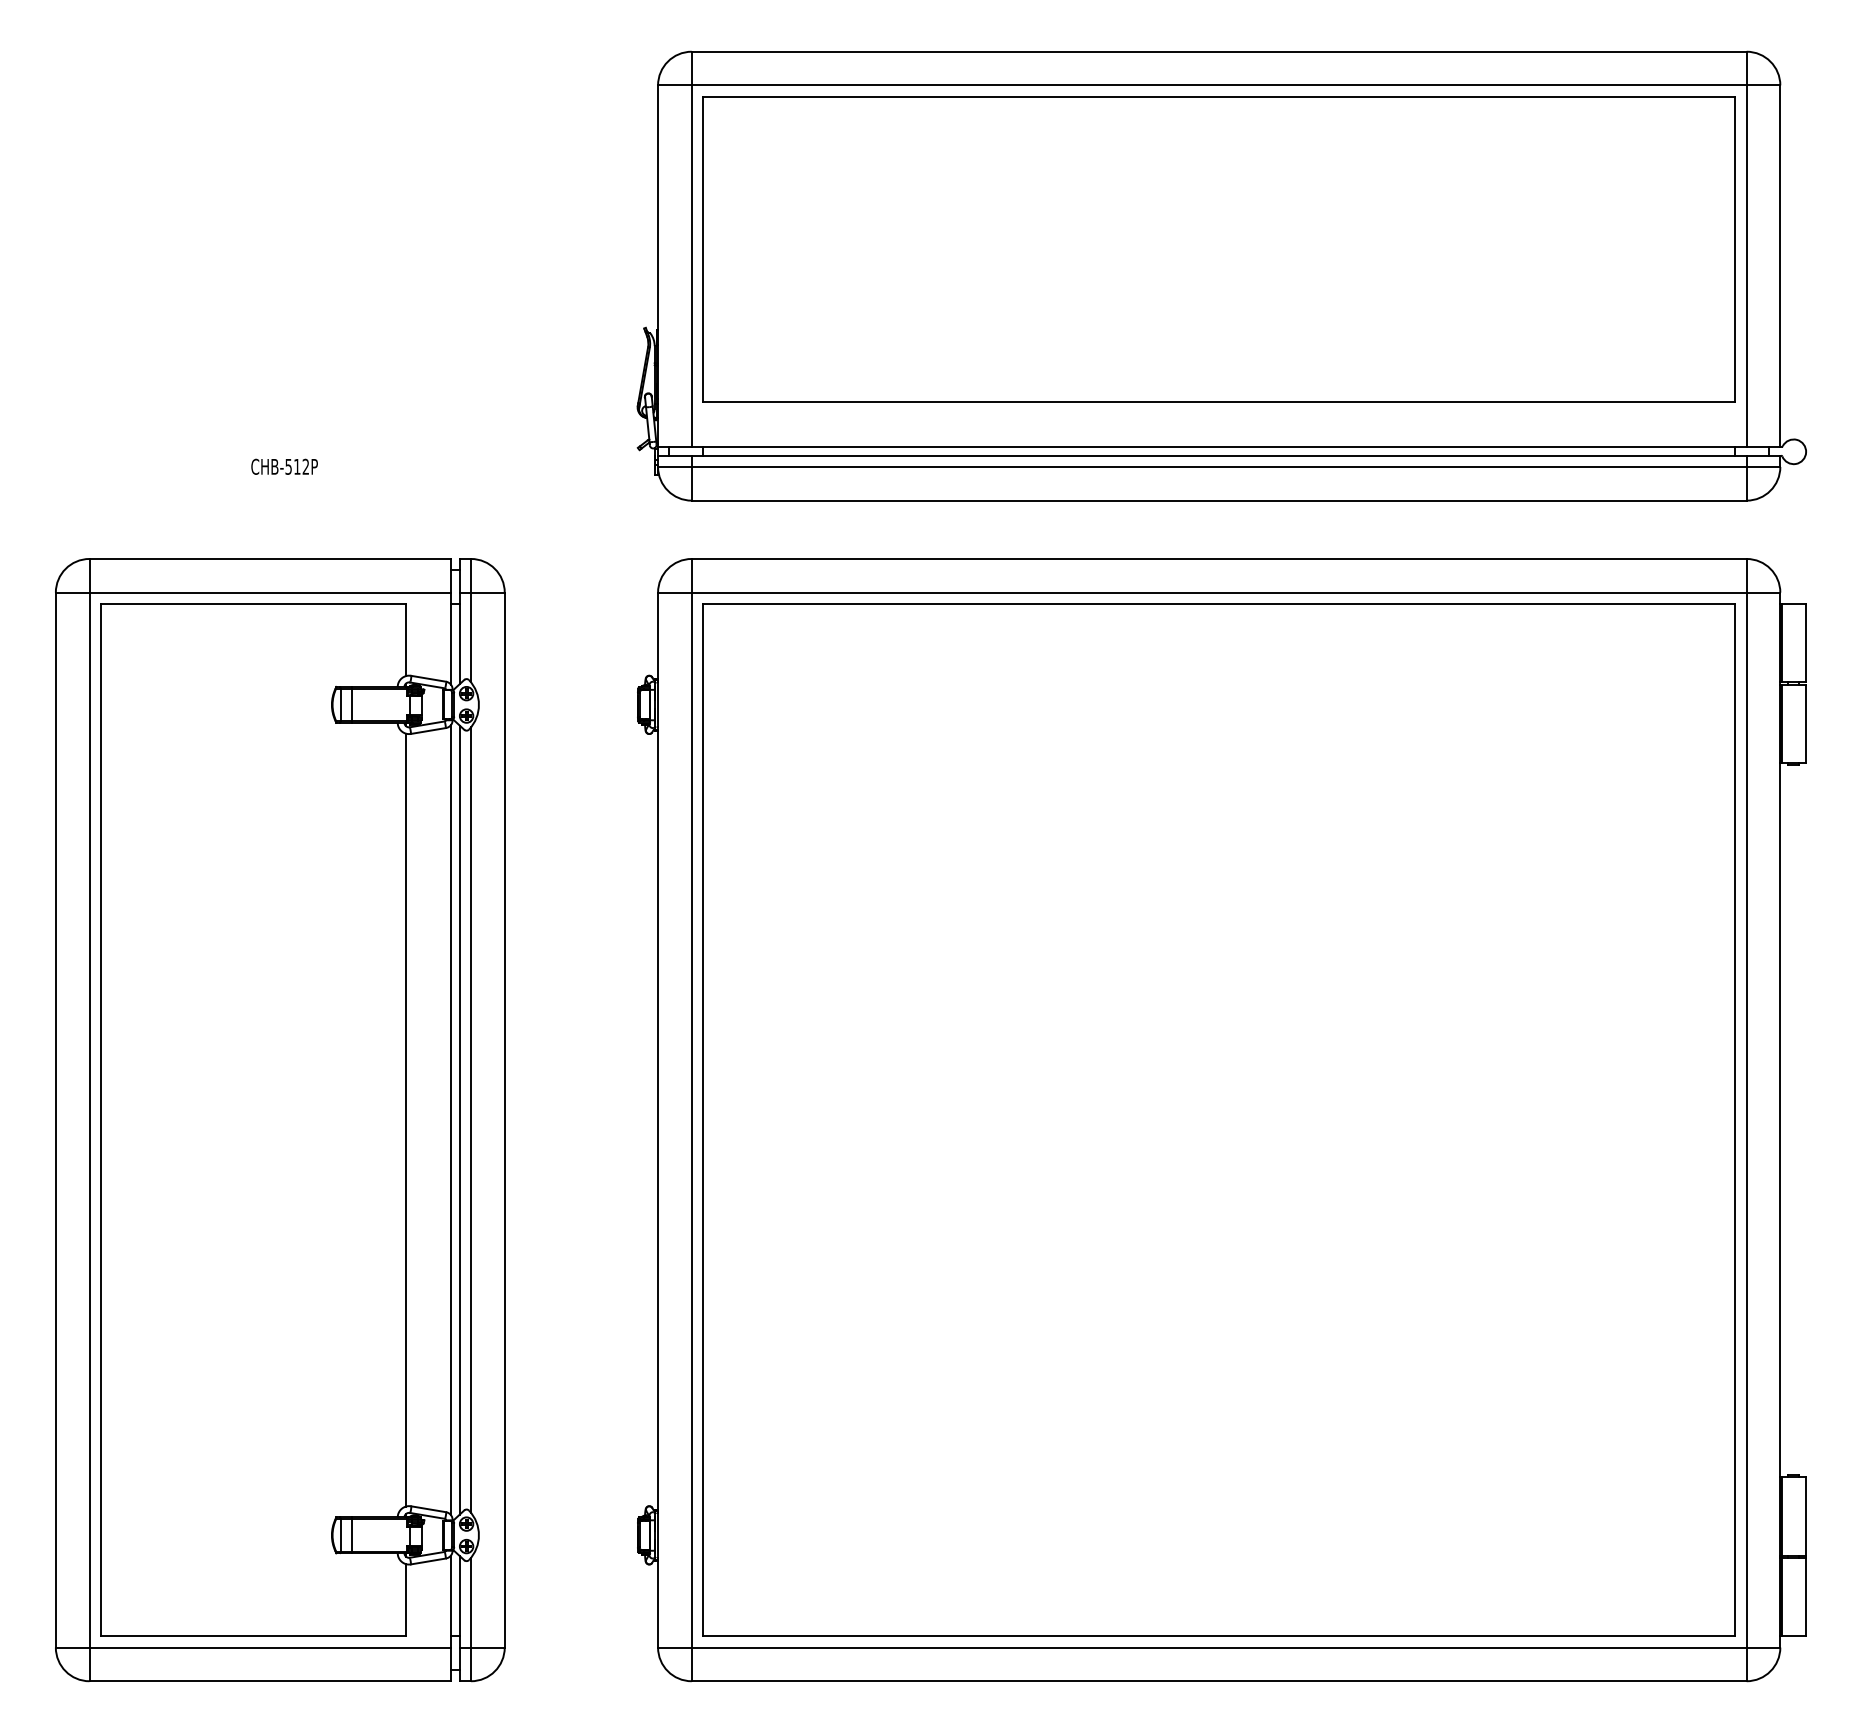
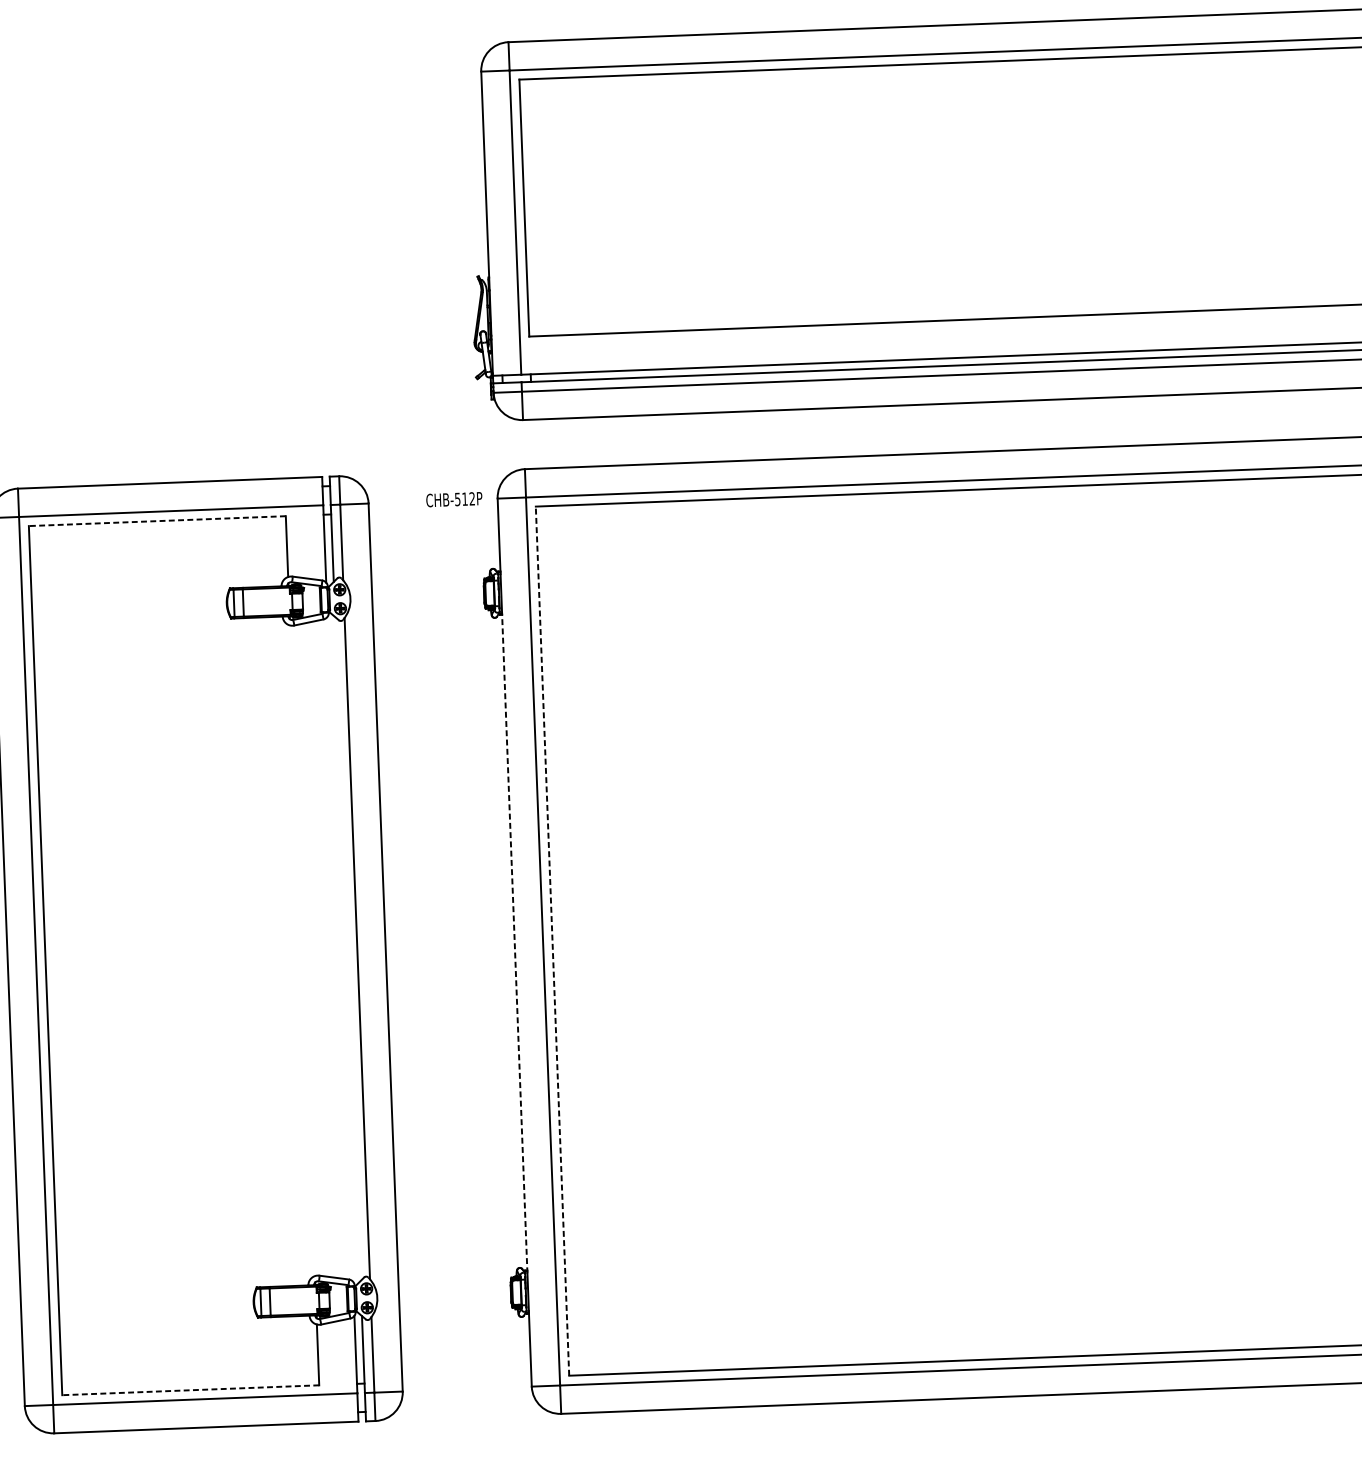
text: (284, 466) -> (454, 499), moved
line: (253, 603) -> (157, 520), solid -> dashed
line: (406, 1119) -> (302, 950), removed
line: (459, 1119) -> (347, 948), removed
line: (702, 1119) -> (552, 940), solid -> dashed
line: (450, 1120) -> (340, 949), removed
line: (658, 1120) -> (515, 942), solid -> dashed
line: (253, 1636) -> (190, 1390), solid -> dashed

